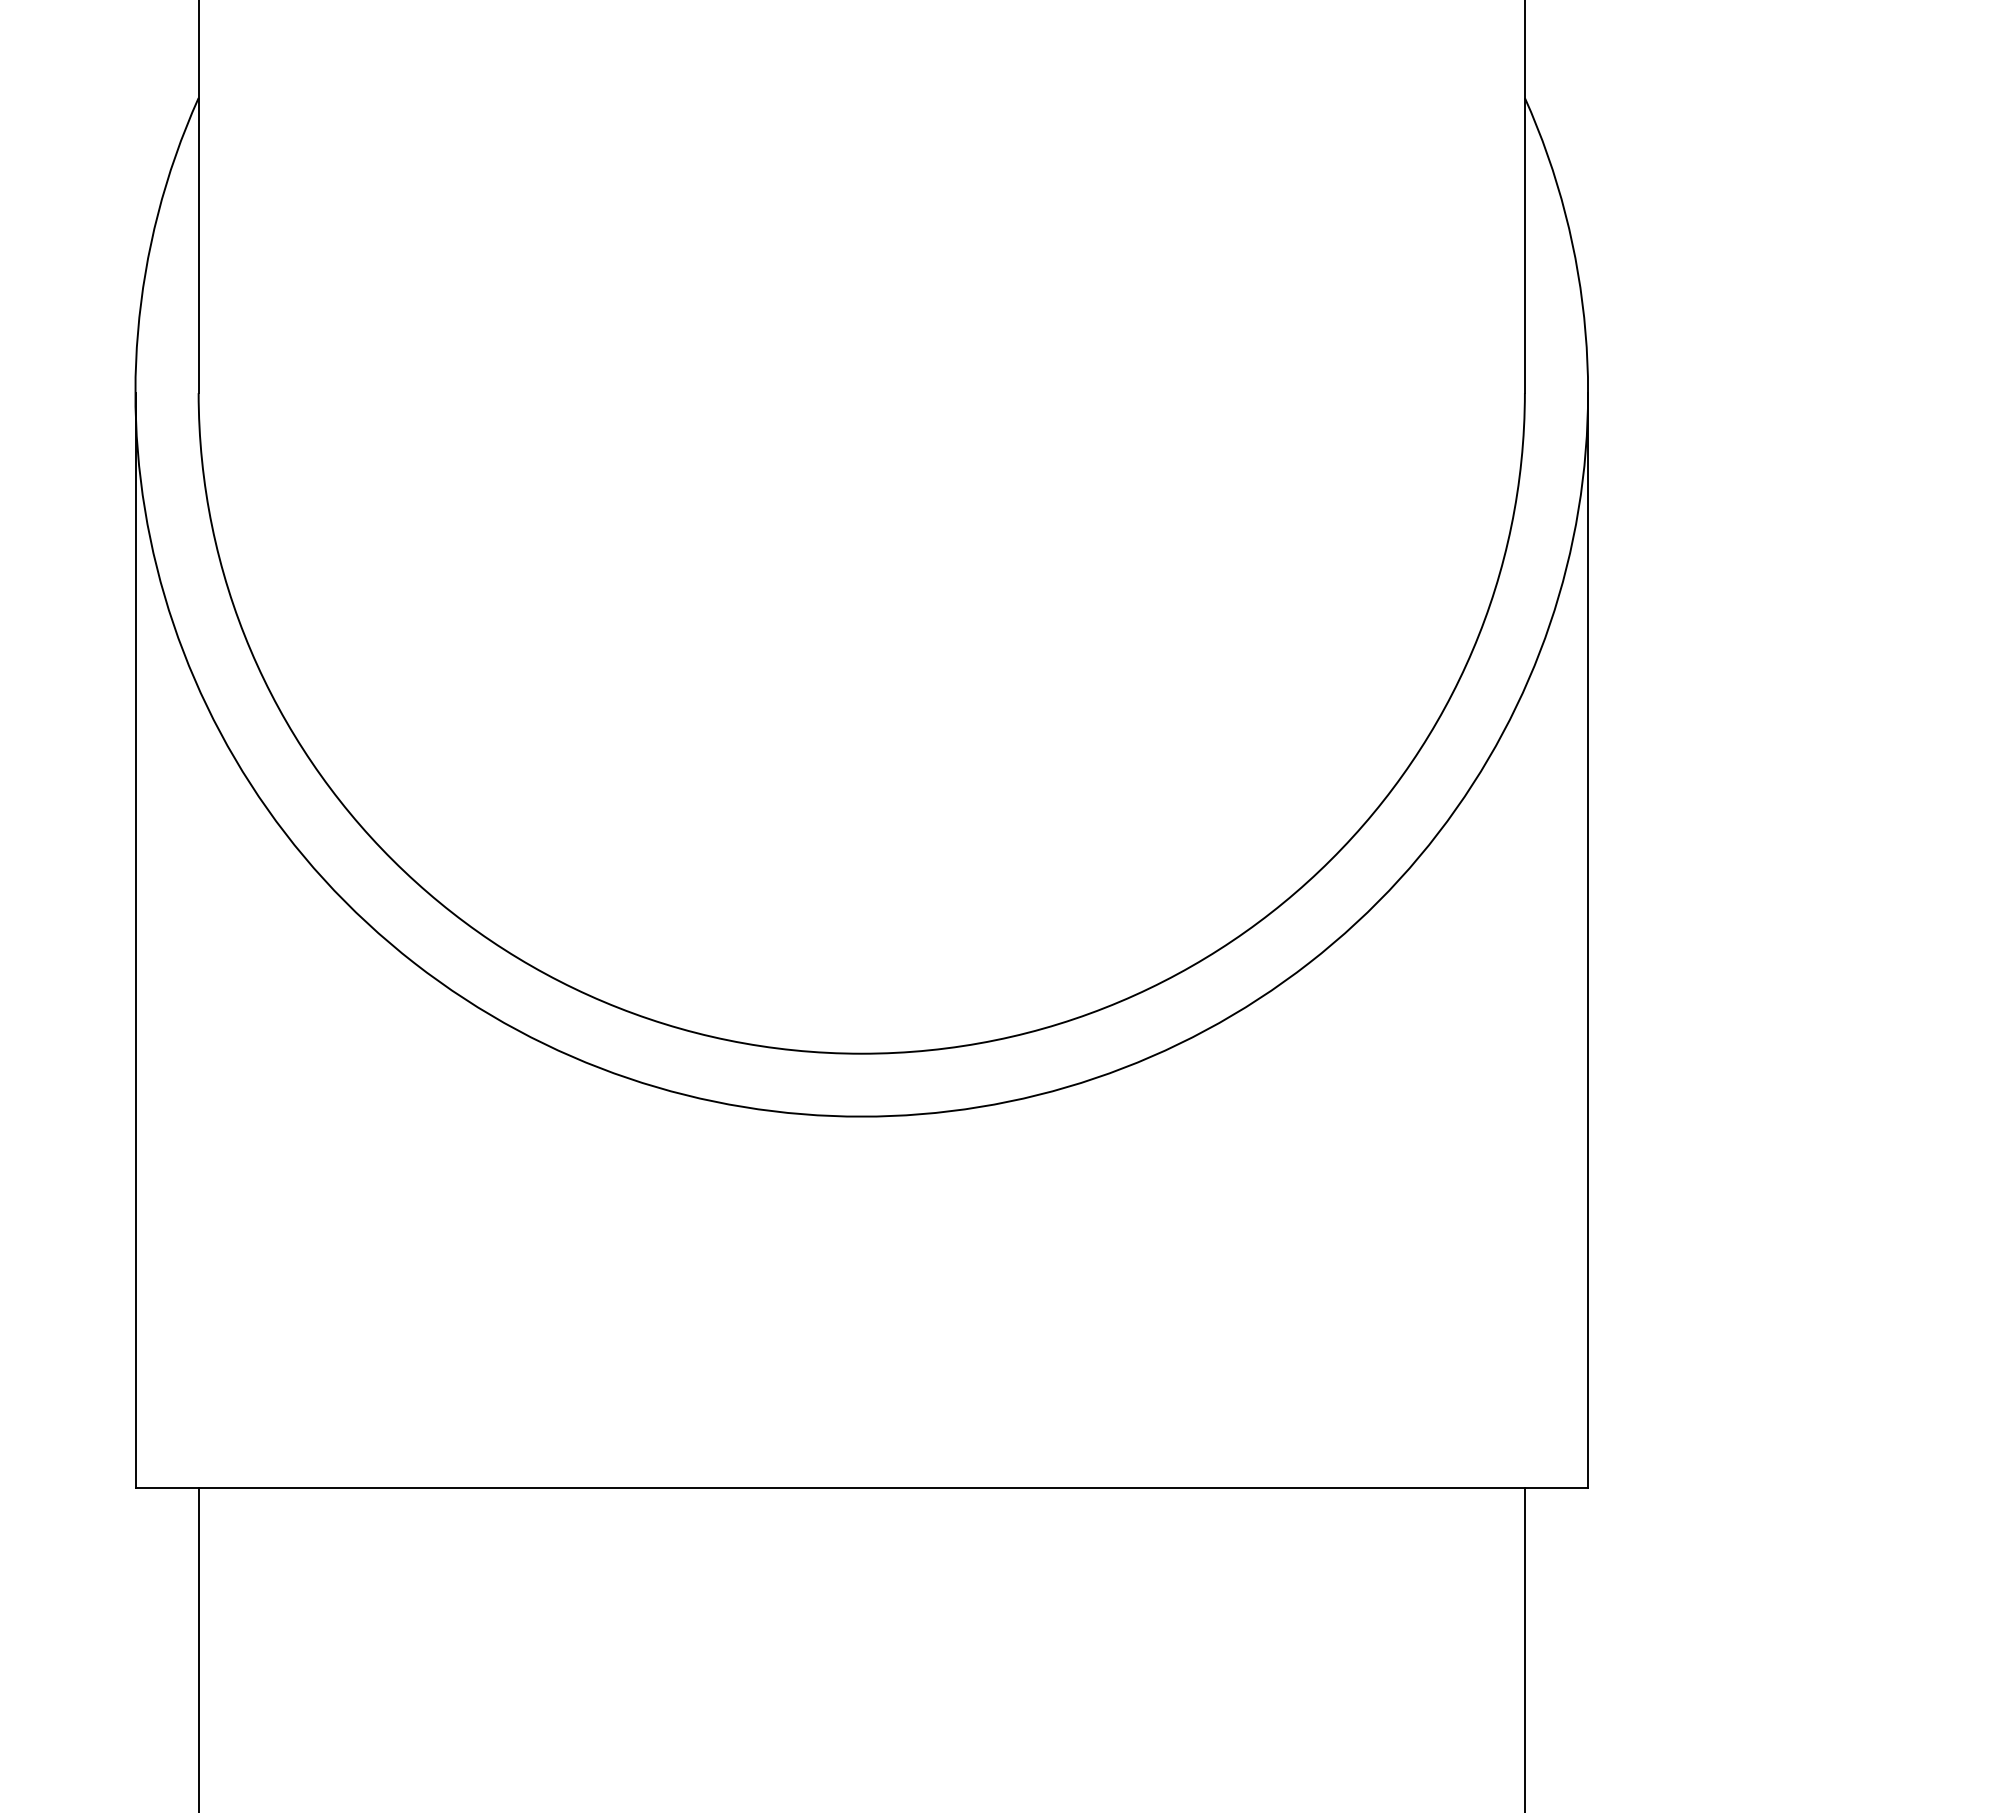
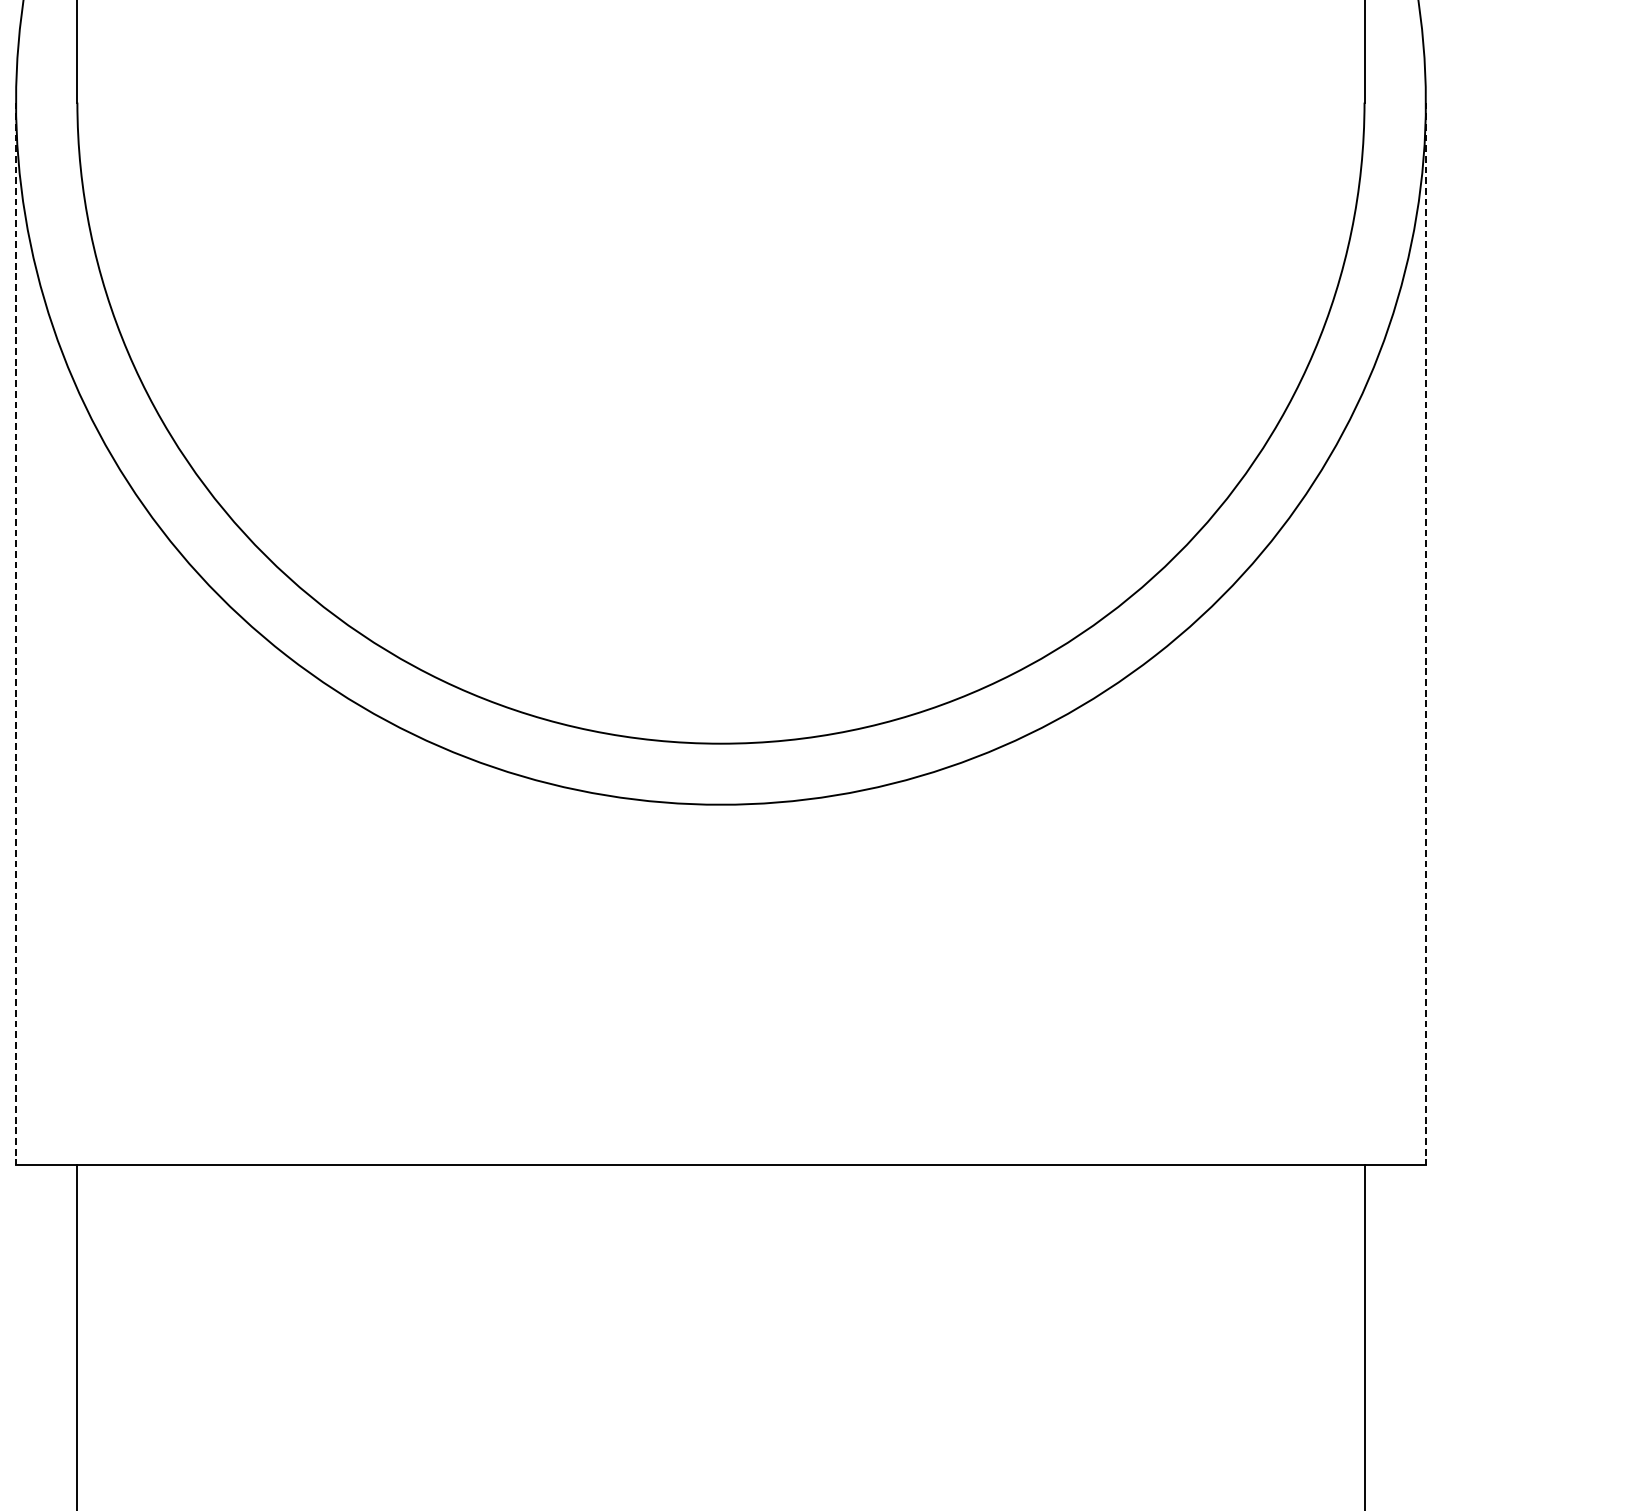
line: (135, 940) -> (16, 633), solid -> dashed
line: (1588, 940) -> (1426, 633), solid -> dashed

